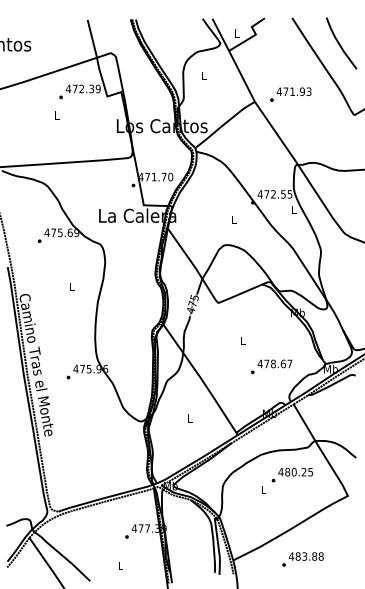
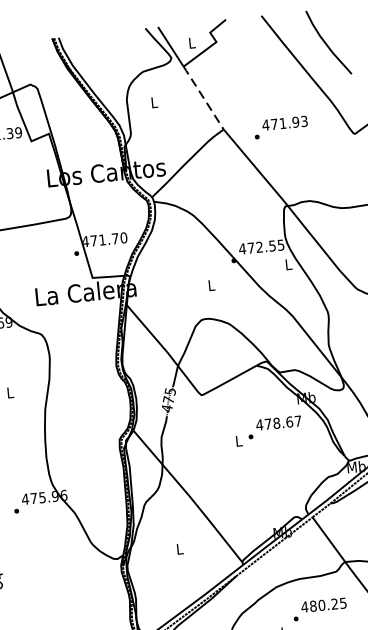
line: (241, 76) -> (203, 98), solid -> dashed
text: (290, 94) -> (280, 127), moved
text: (271, 366) -> (274, 426), moved

